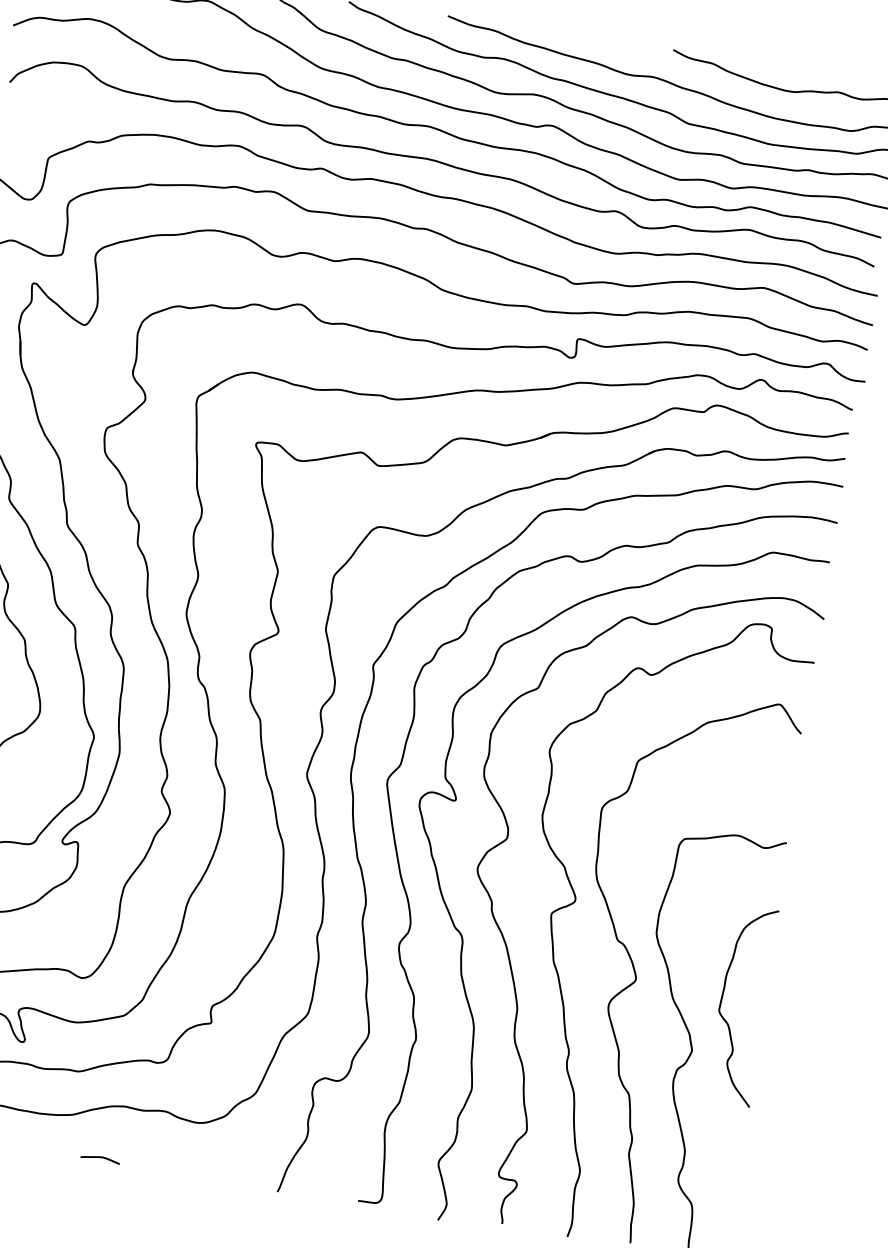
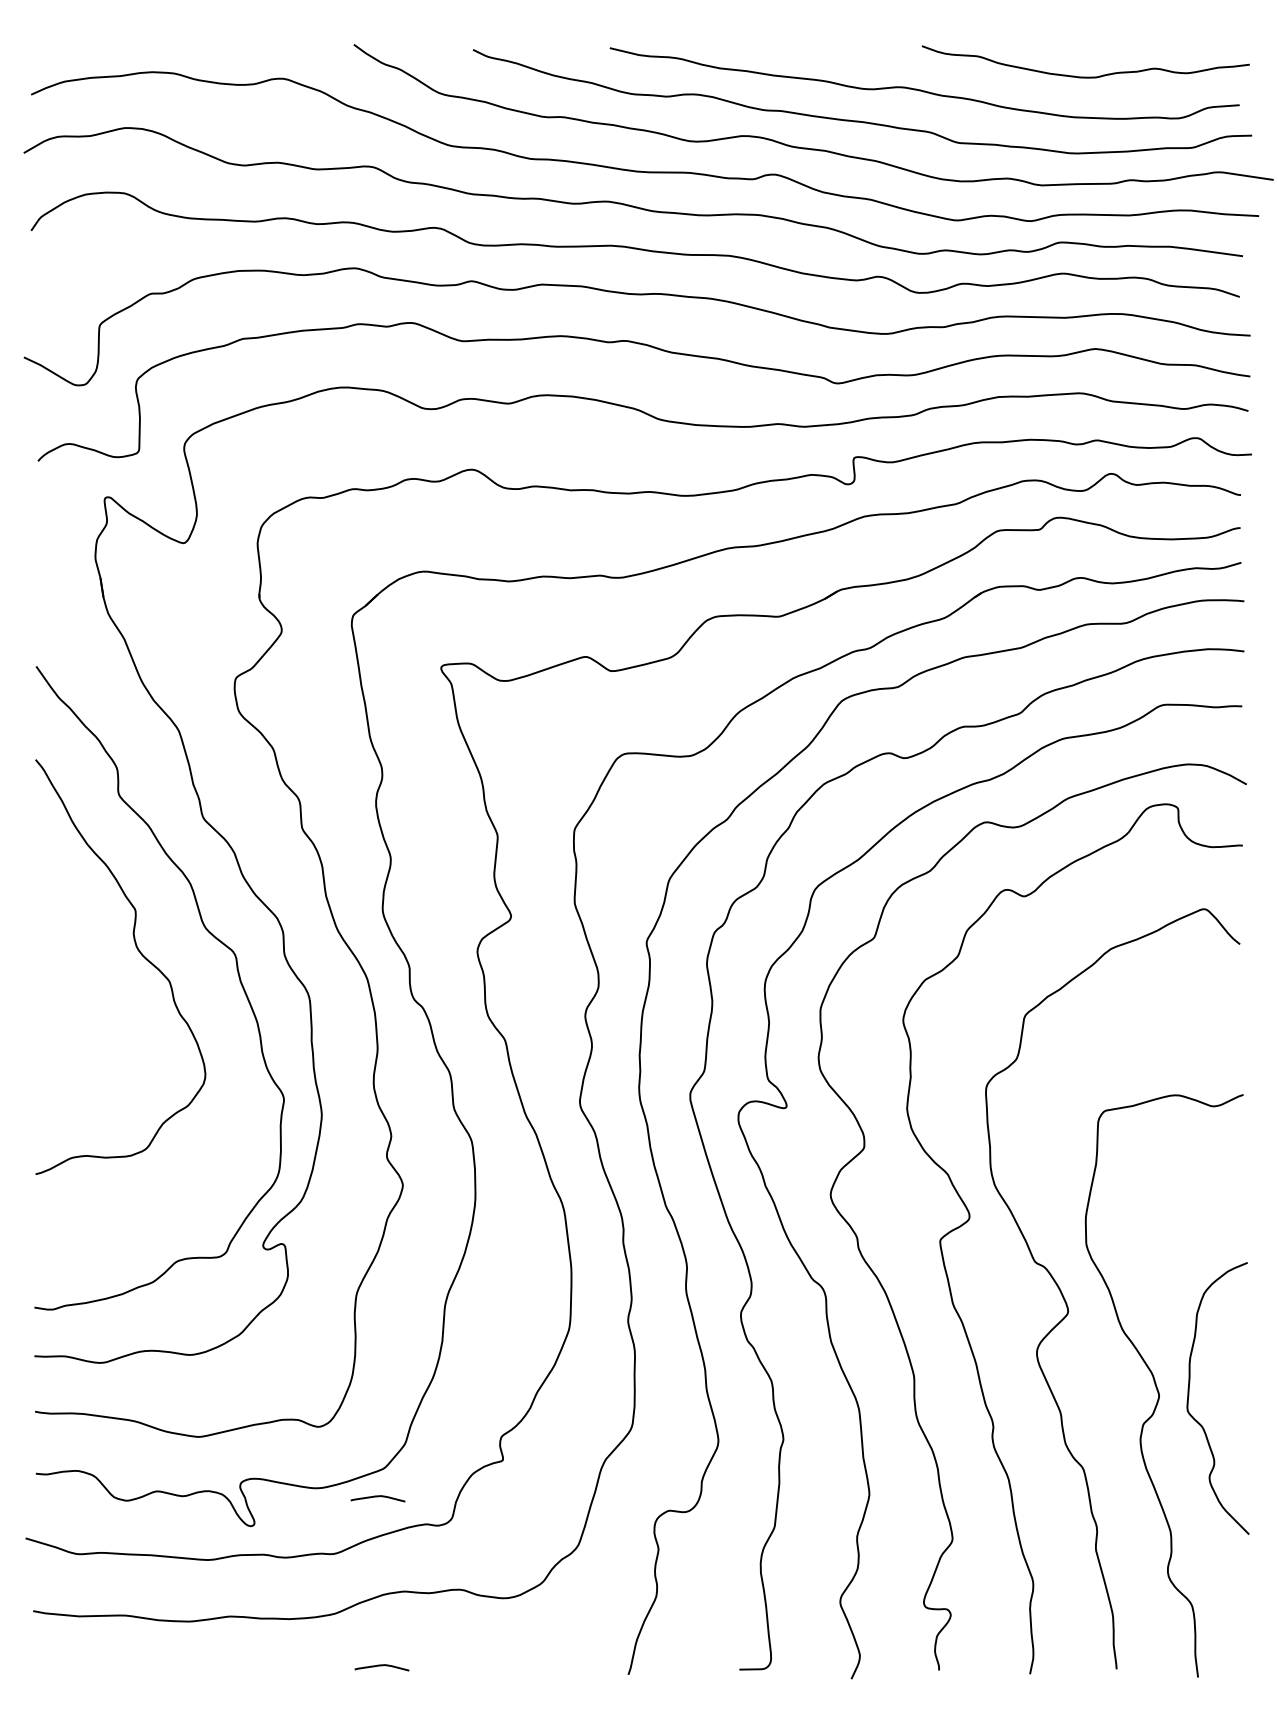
curve: (722, 1001) -> (1189, 1396), moved
curve: (116, 1035) -> (377, 1497), added

